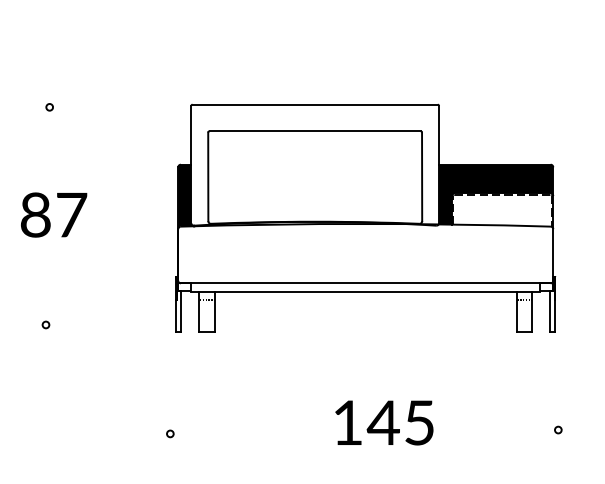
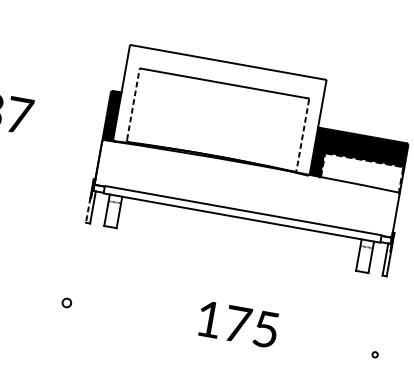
circle: (49, 107) -> (17, 27), removed
line: (208, 176) -> (133, 104), solid -> dashed
line: (422, 177) -> (303, 135), solid -> dashed
line: (176, 315) -> (88, 210), solid -> dashed
text: (382, 422) -> (236, 323), 145 -> 175
circle: (170, 433) -> (67, 302), size x1.6

